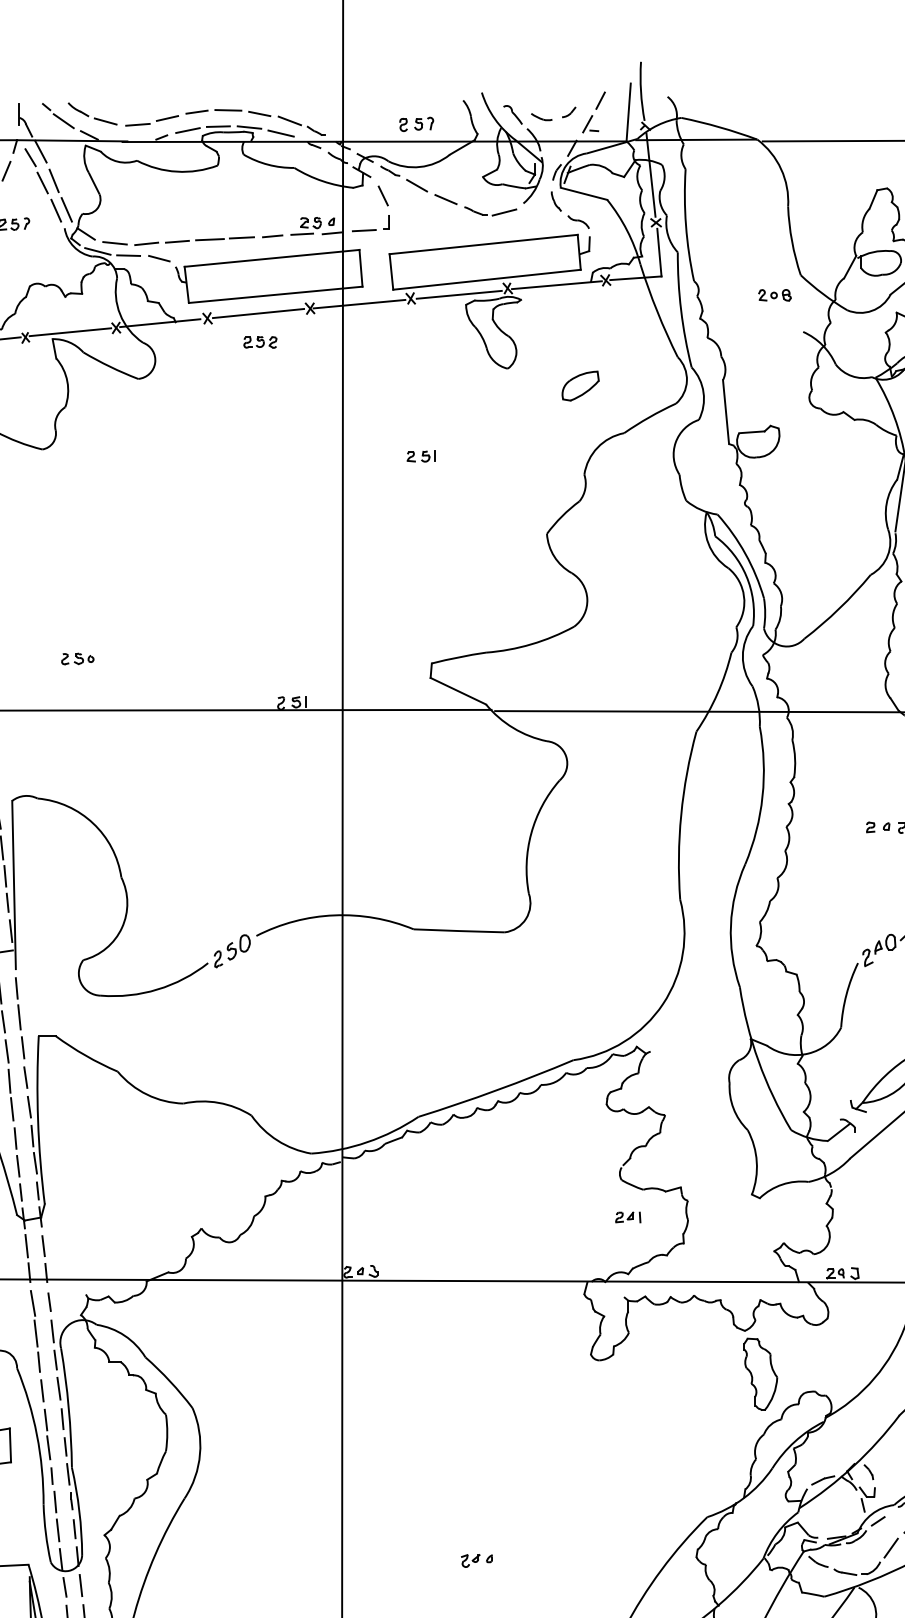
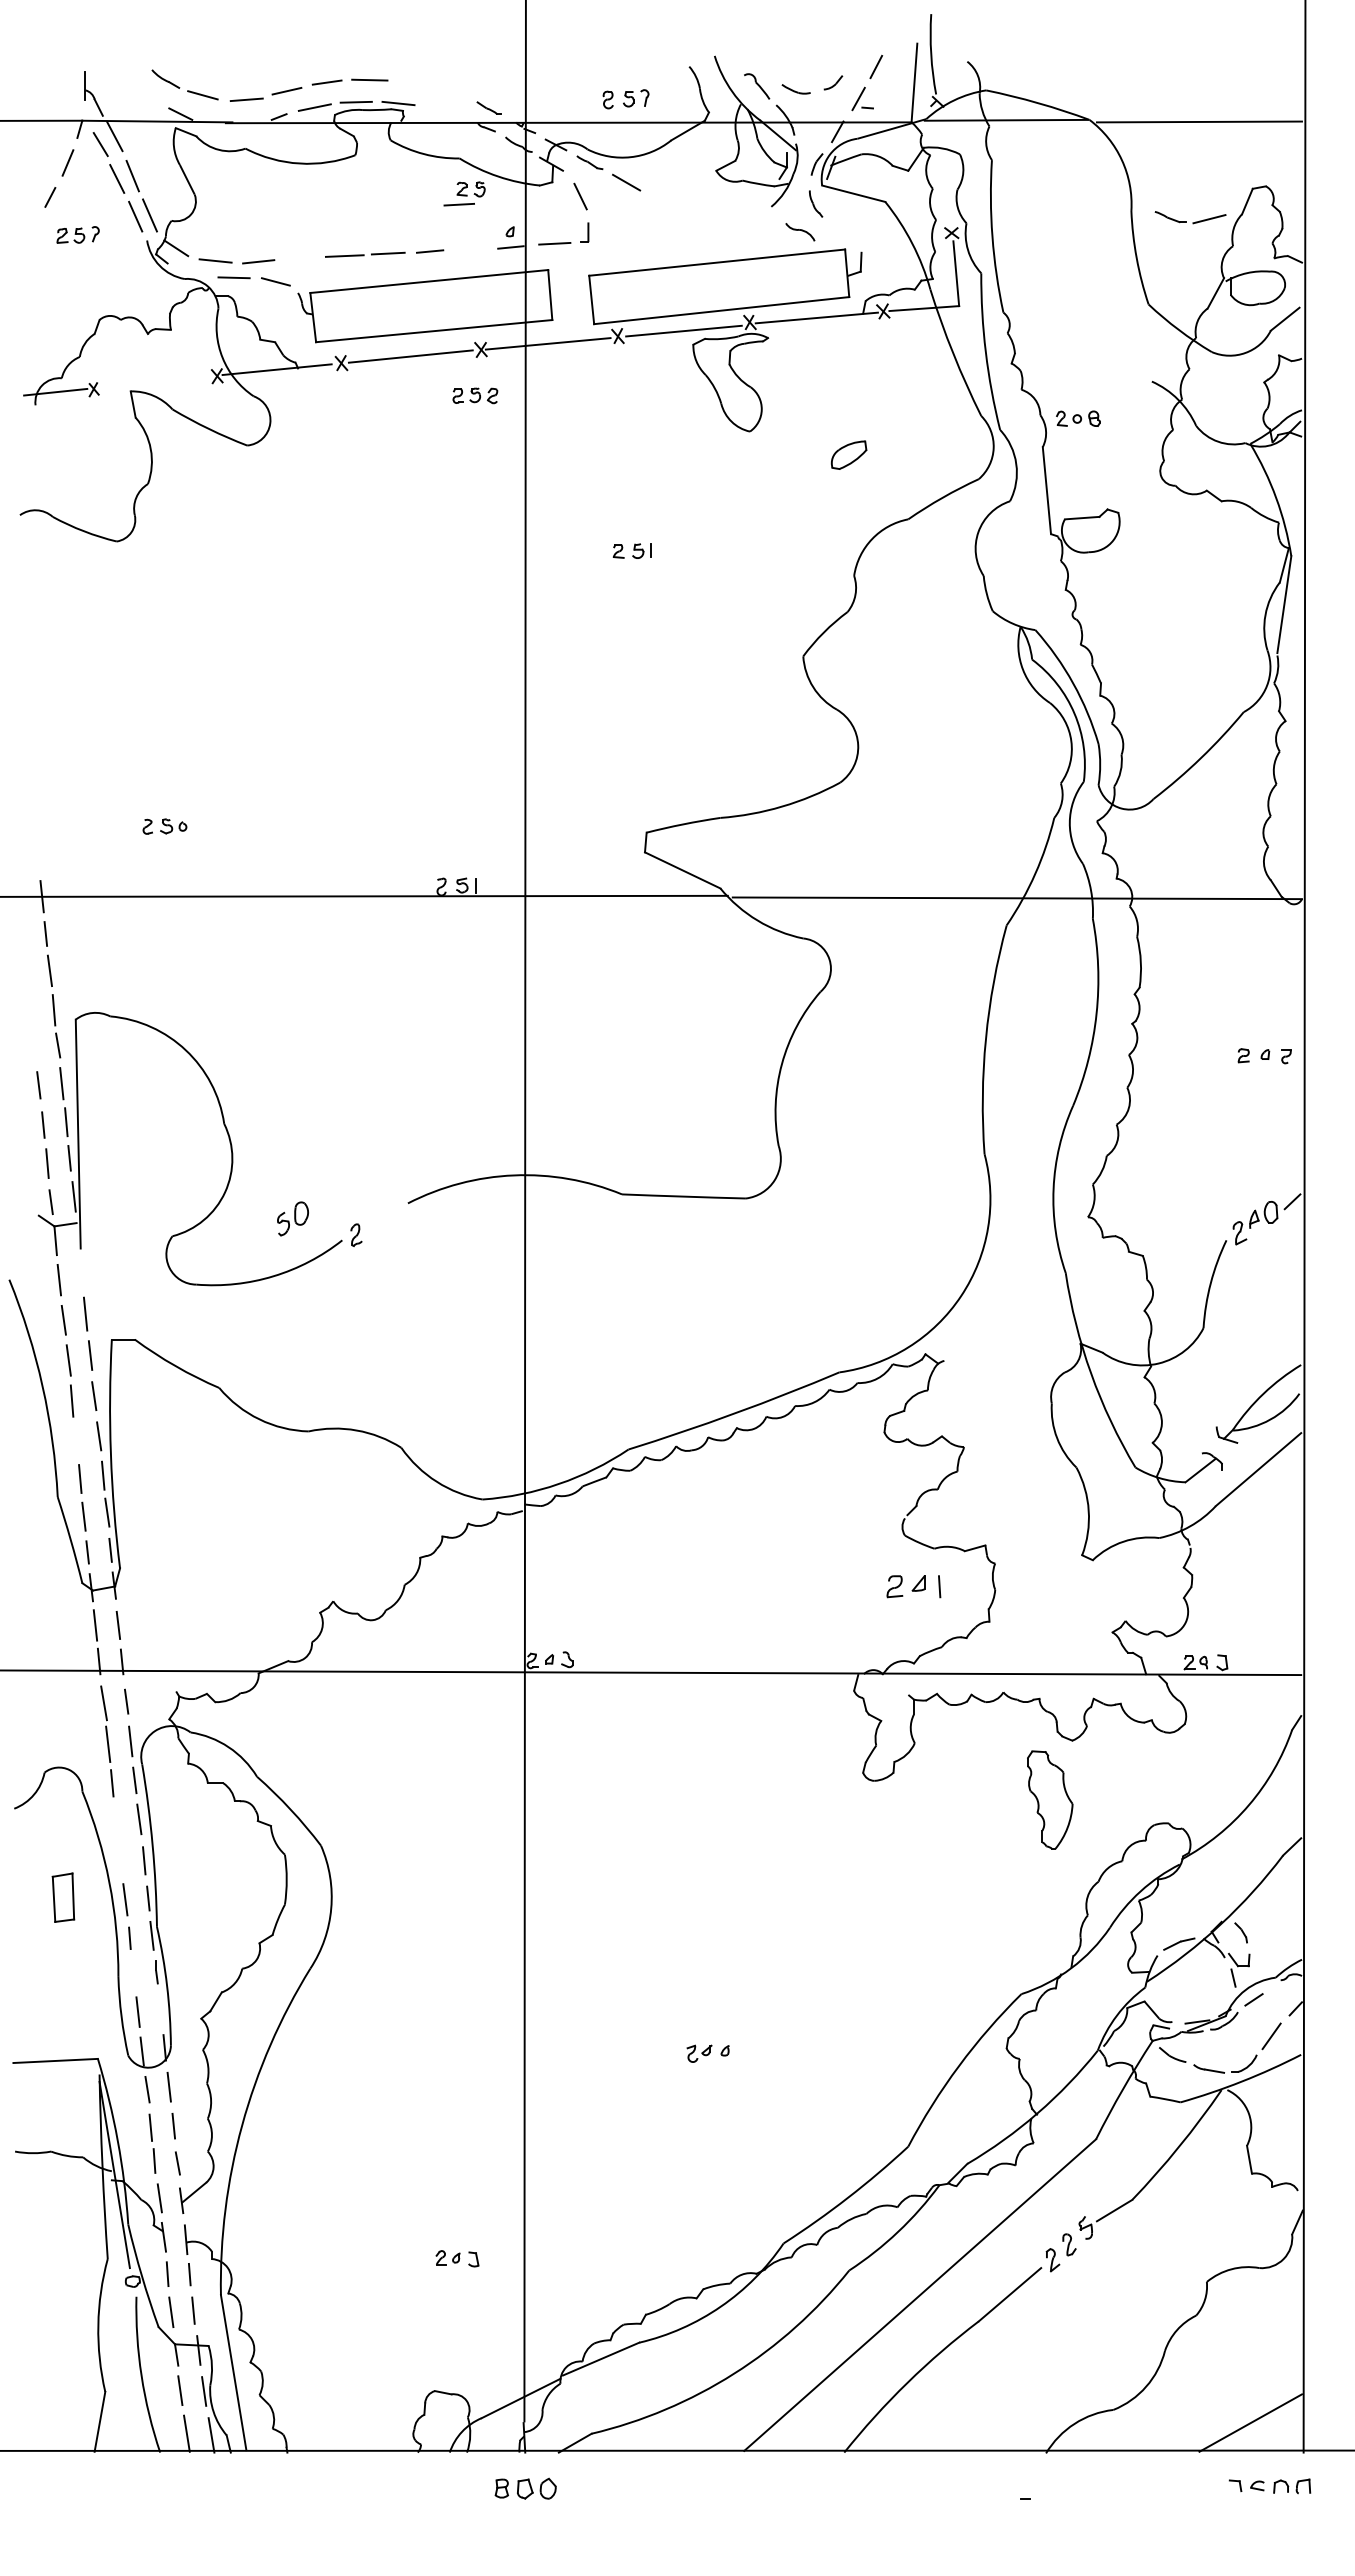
line: (259, 113) -> (412, 84), removed
part: (58, 115) -> (138, 87), removed
line: (289, 120) -> (453, 94), removed
line: (281, 133) -> (441, 111), removed
line: (650, 174) -> (944, 167), removed
line: (445, 199) -> (665, 201), removed
part: (490, 211) -> (1190, 217), moved
part: (578, 222) -> (800, 232), moved
part: (306, 226) -> (464, 193), moved
line: (177, 241) -> (300, 258), removed
line: (98, 251) -> (192, 271), removed
part: (774, 295) -> (1078, 418), moved
line: (70, 331) -> (154, 381), removed
part: (260, 342) -> (475, 395), moved
part: (580, 385) -> (848, 454), size x0.7
part: (238, 947) -> (292, 1218), moved
line: (16, 988) -> (81, 1274), removed
line: (12, 1109) -> (75, 1439), removed
part: (627, 1216) -> (913, 1585), size x1.6
part: (761, 1374) -> (1050, 1799), moved
line: (42, 1390) -> (116, 1821), removed
line: (45, 1420) -> (121, 1862), removed
line: (55, 1501) -> (134, 1973), removed
line: (74, 1529) -> (160, 2010), removed

